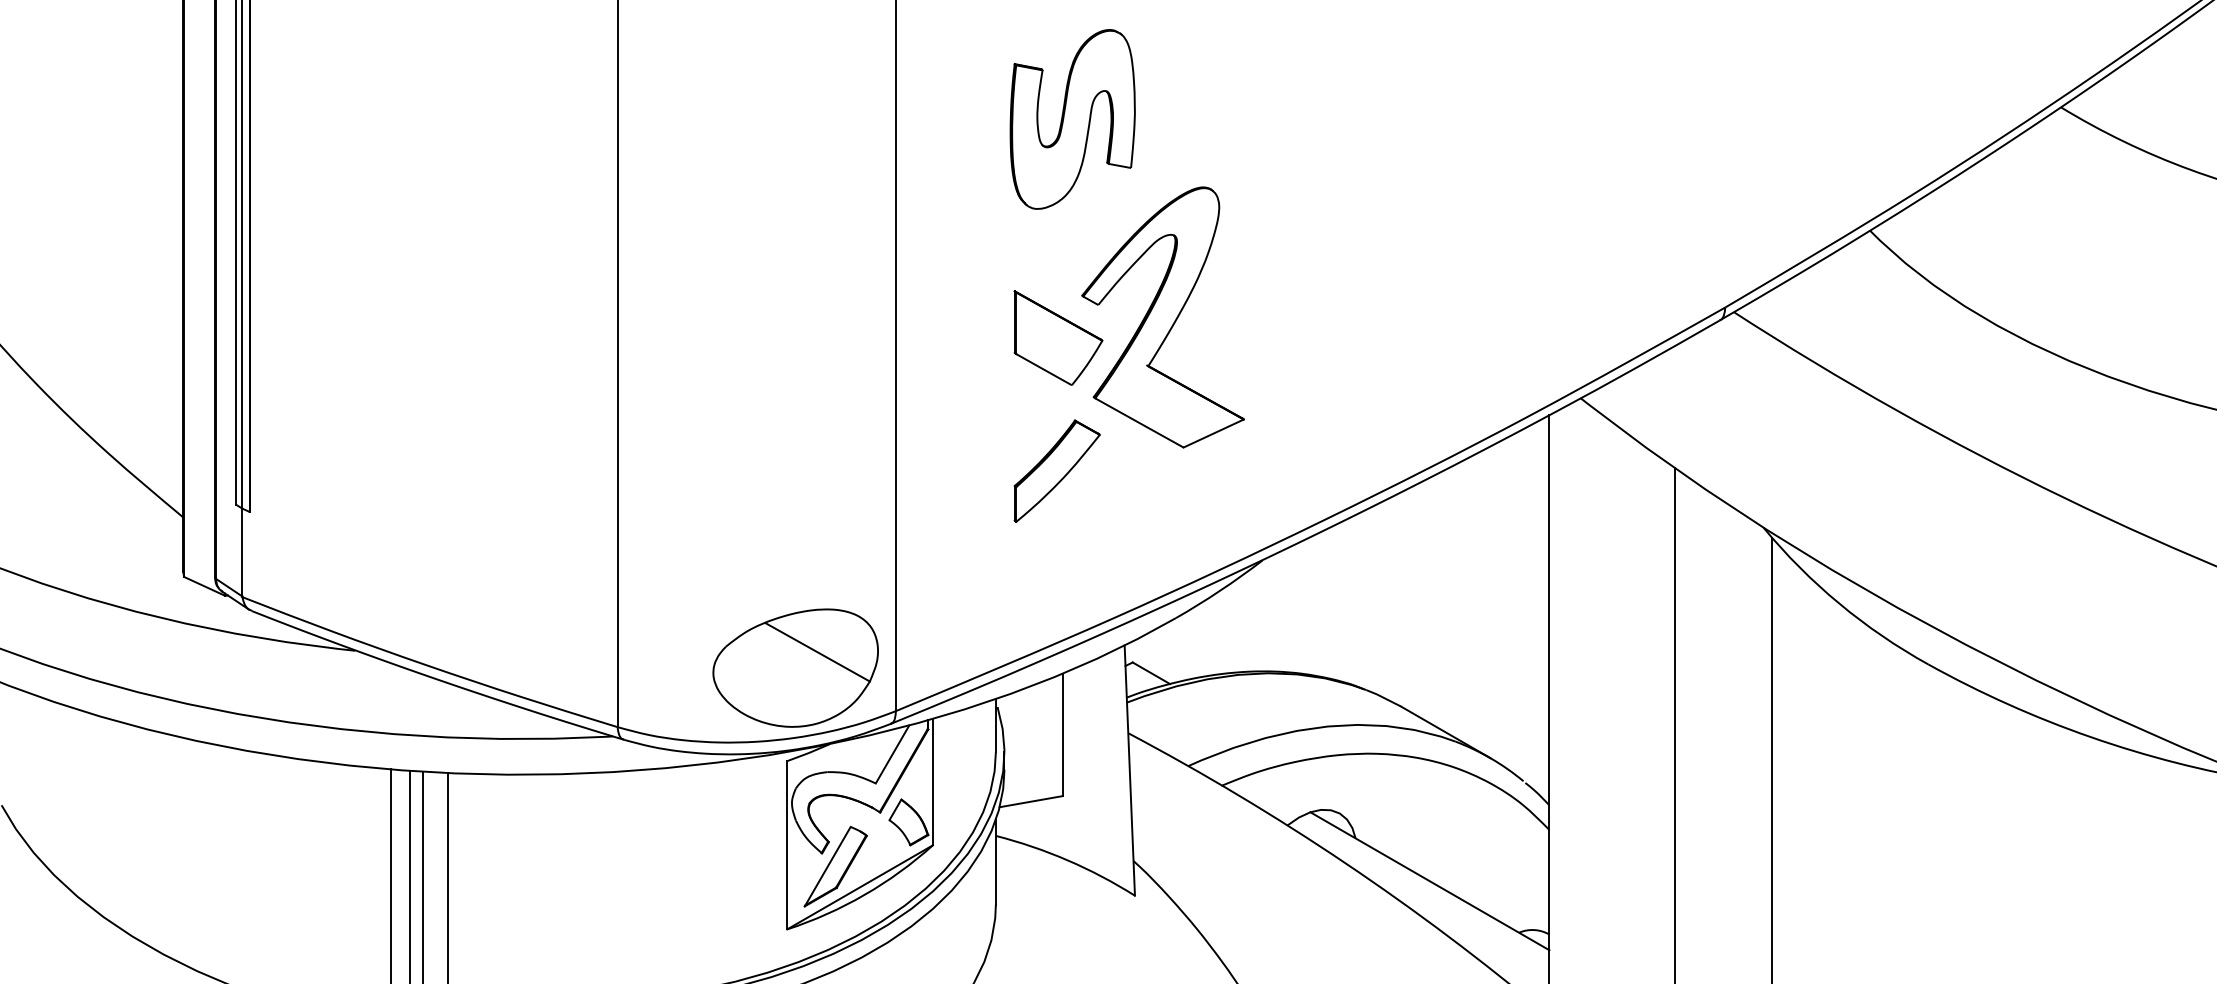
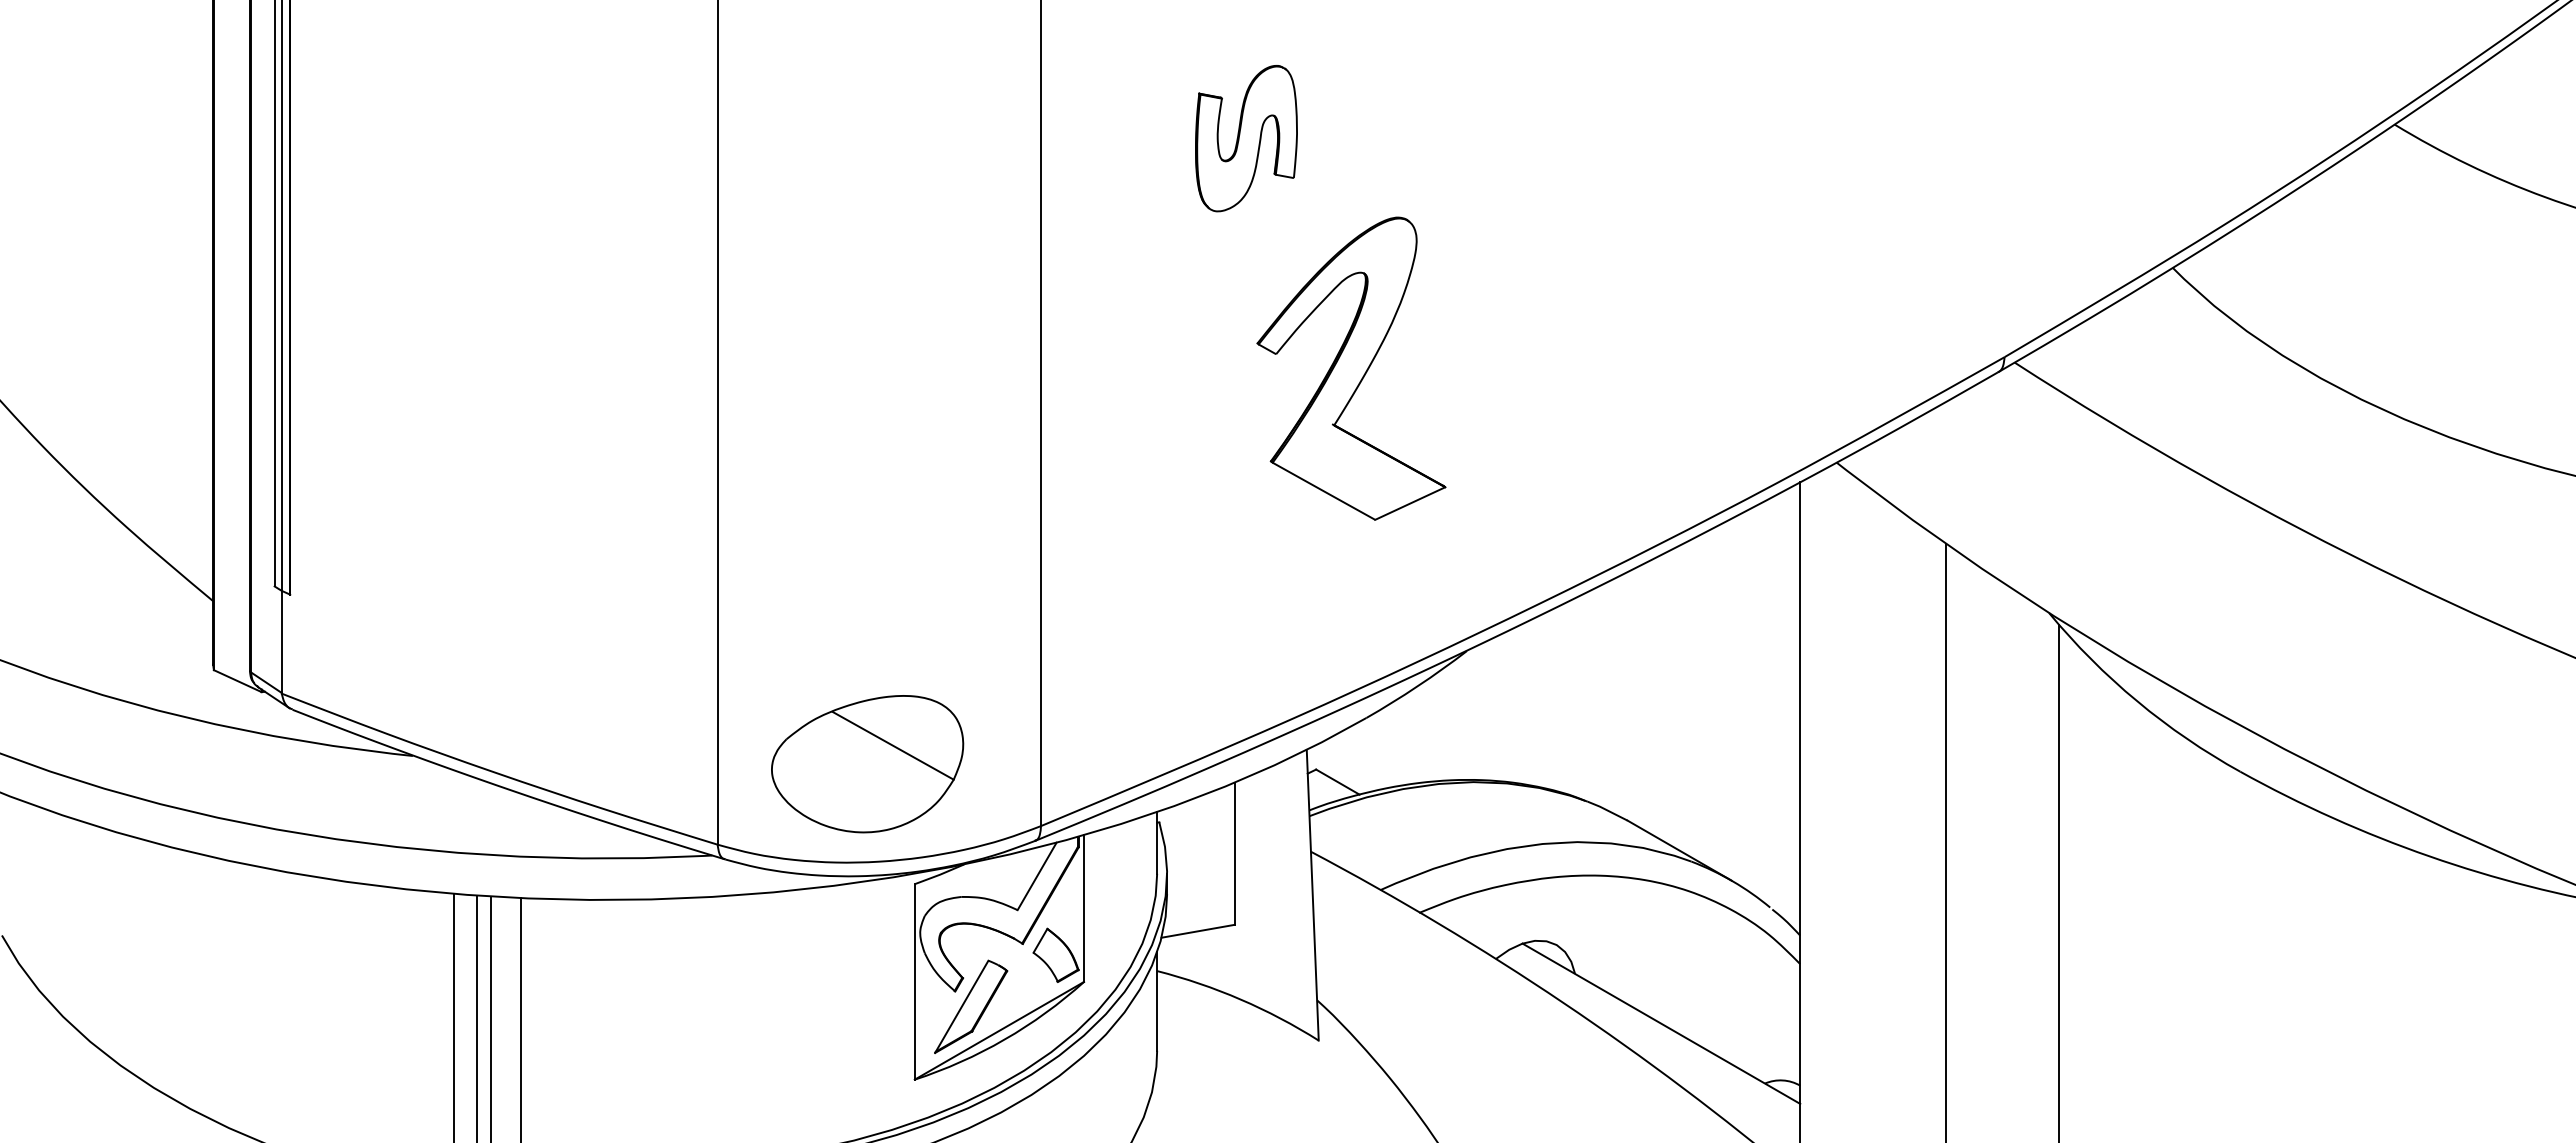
part: (1072, 119) -> (1246, 138), size x0.7
part: (1058, 337) -> (1229, 392), removed
part: (1057, 471) -> (1228, 547), removed
part: (795, 668) -> (867, 764), moved

